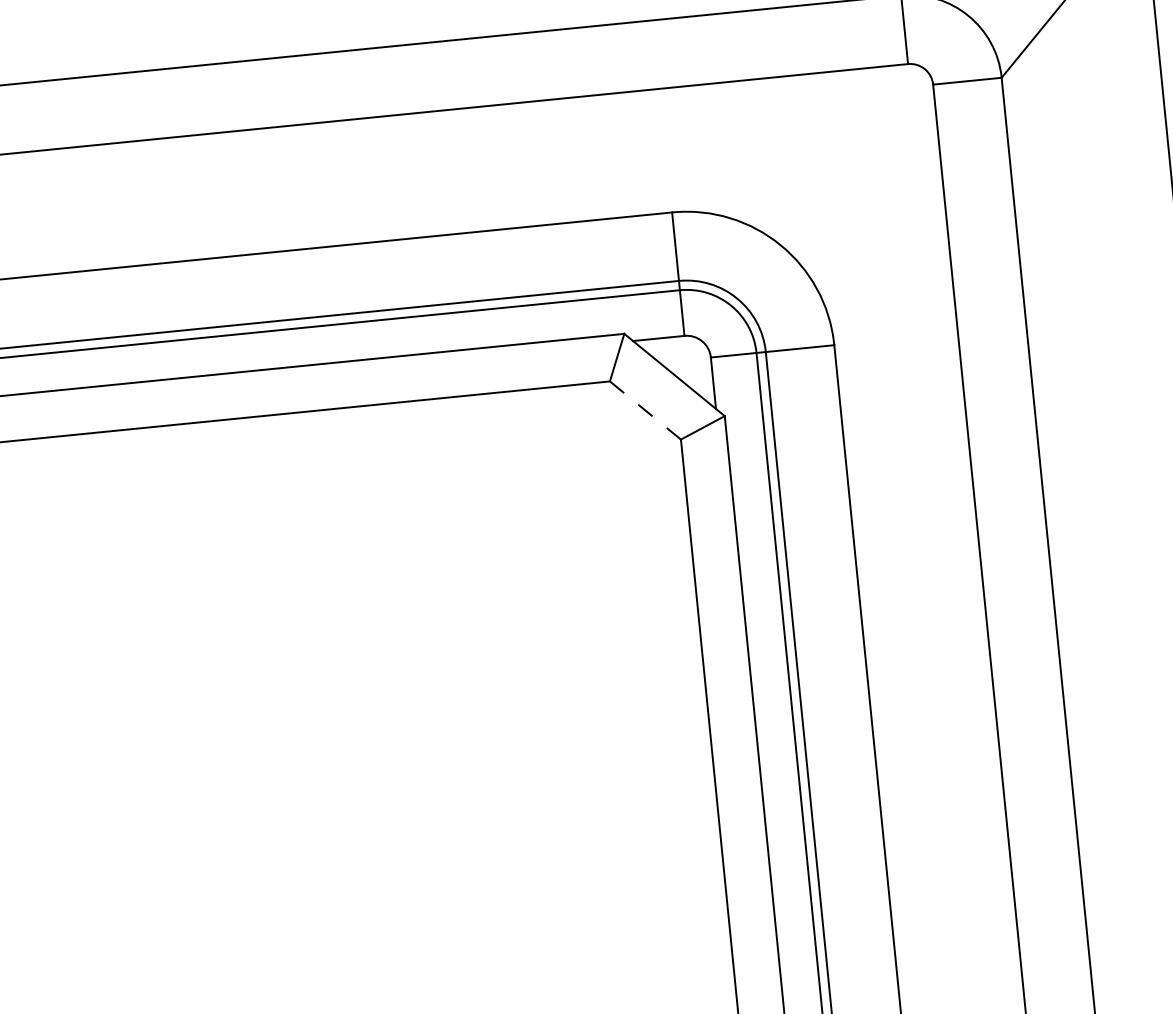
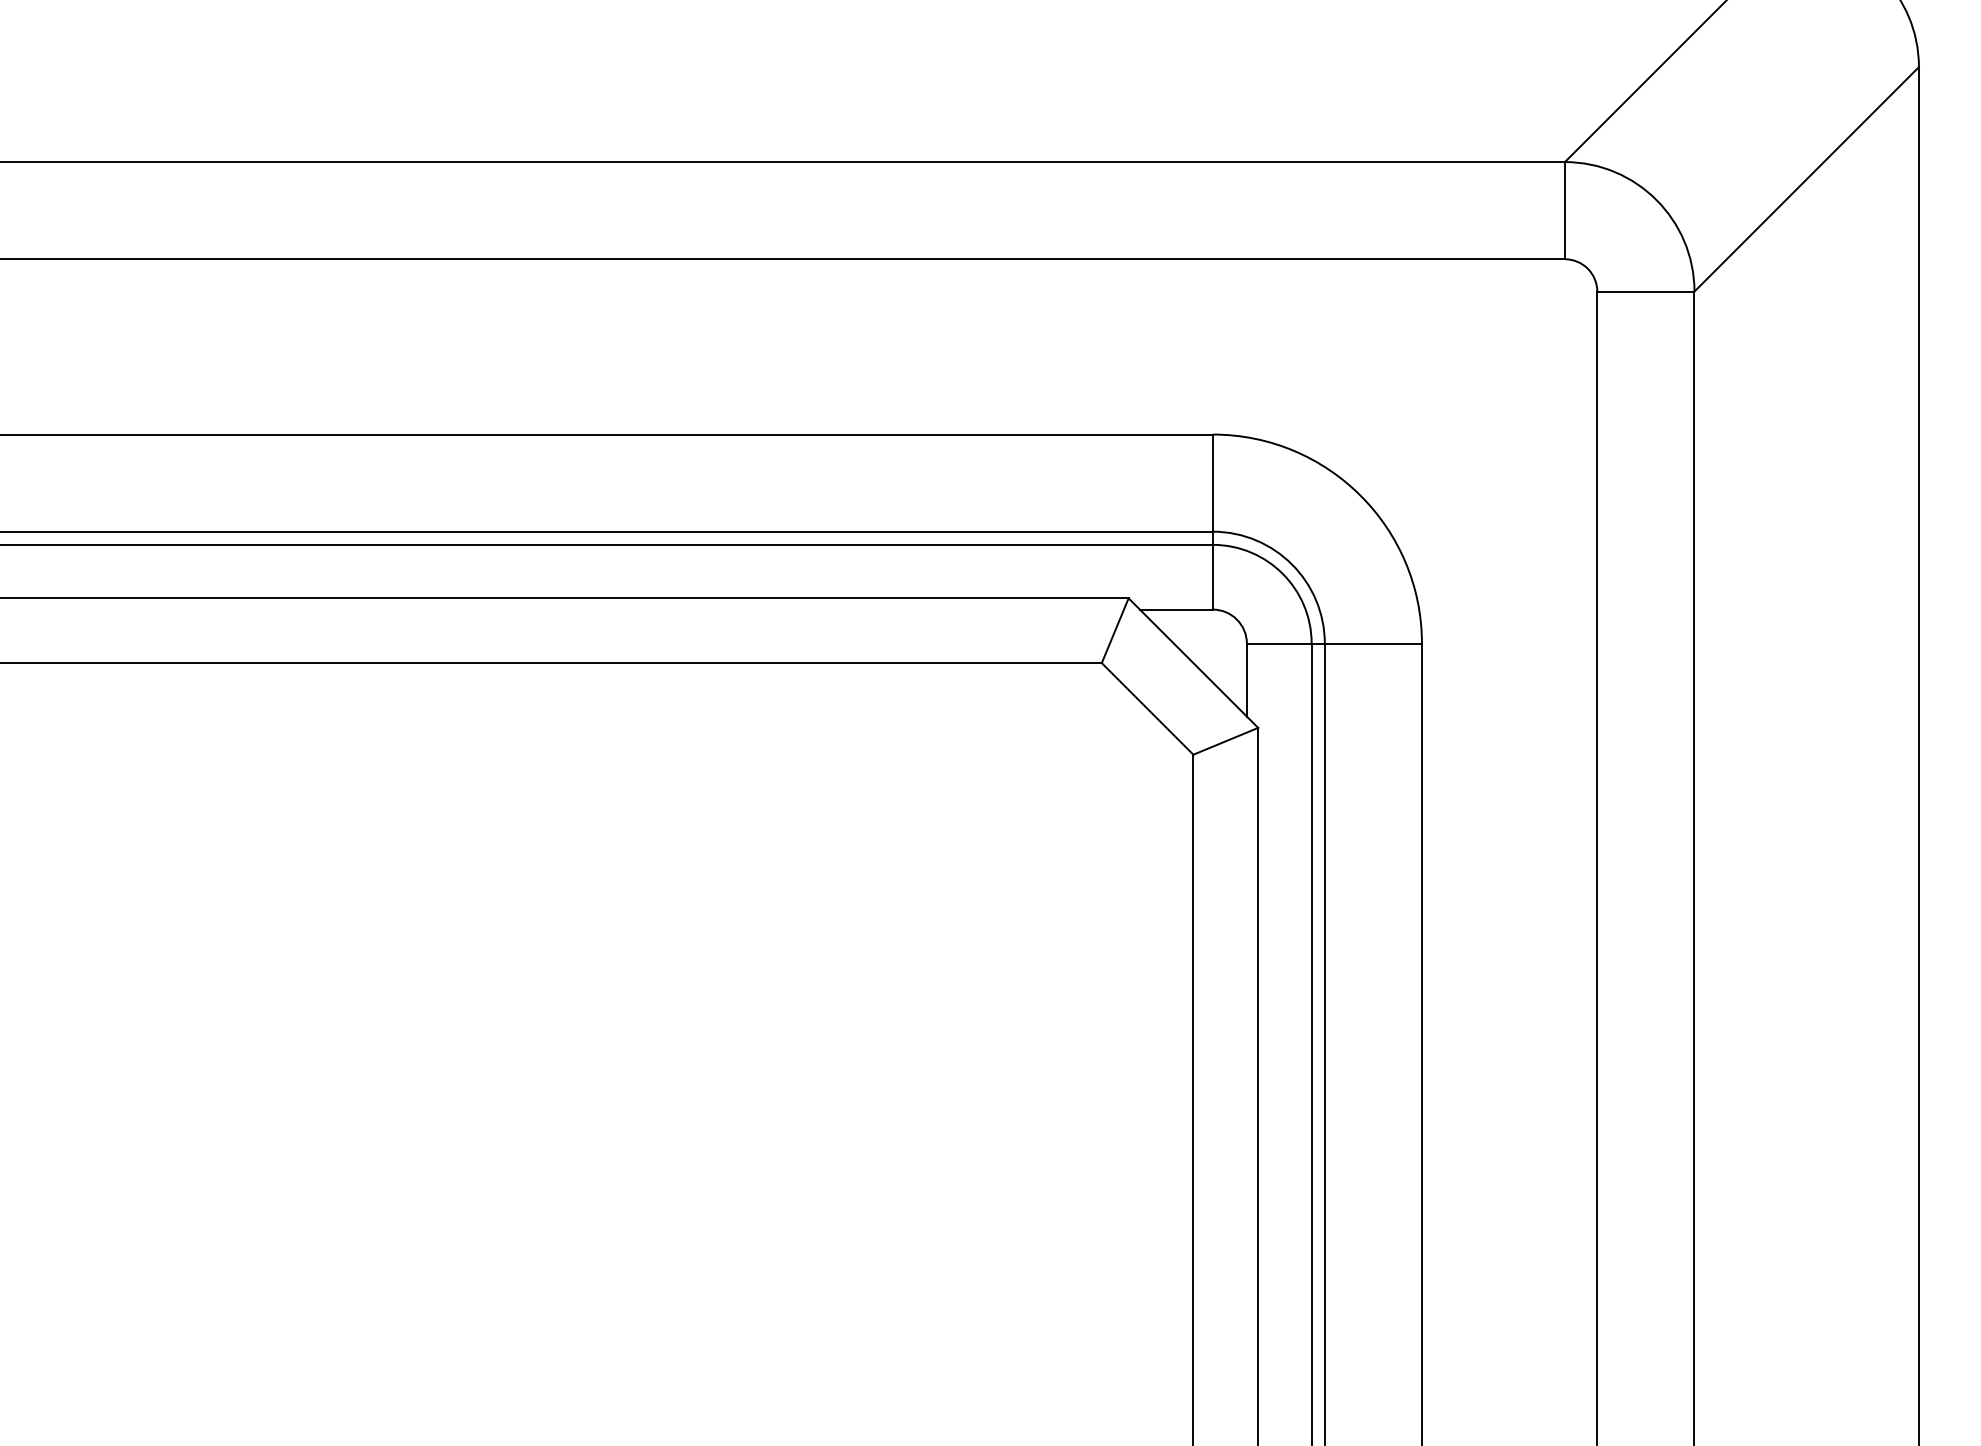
line: (645, 410) -> (1147, 708), dashed -> solid

